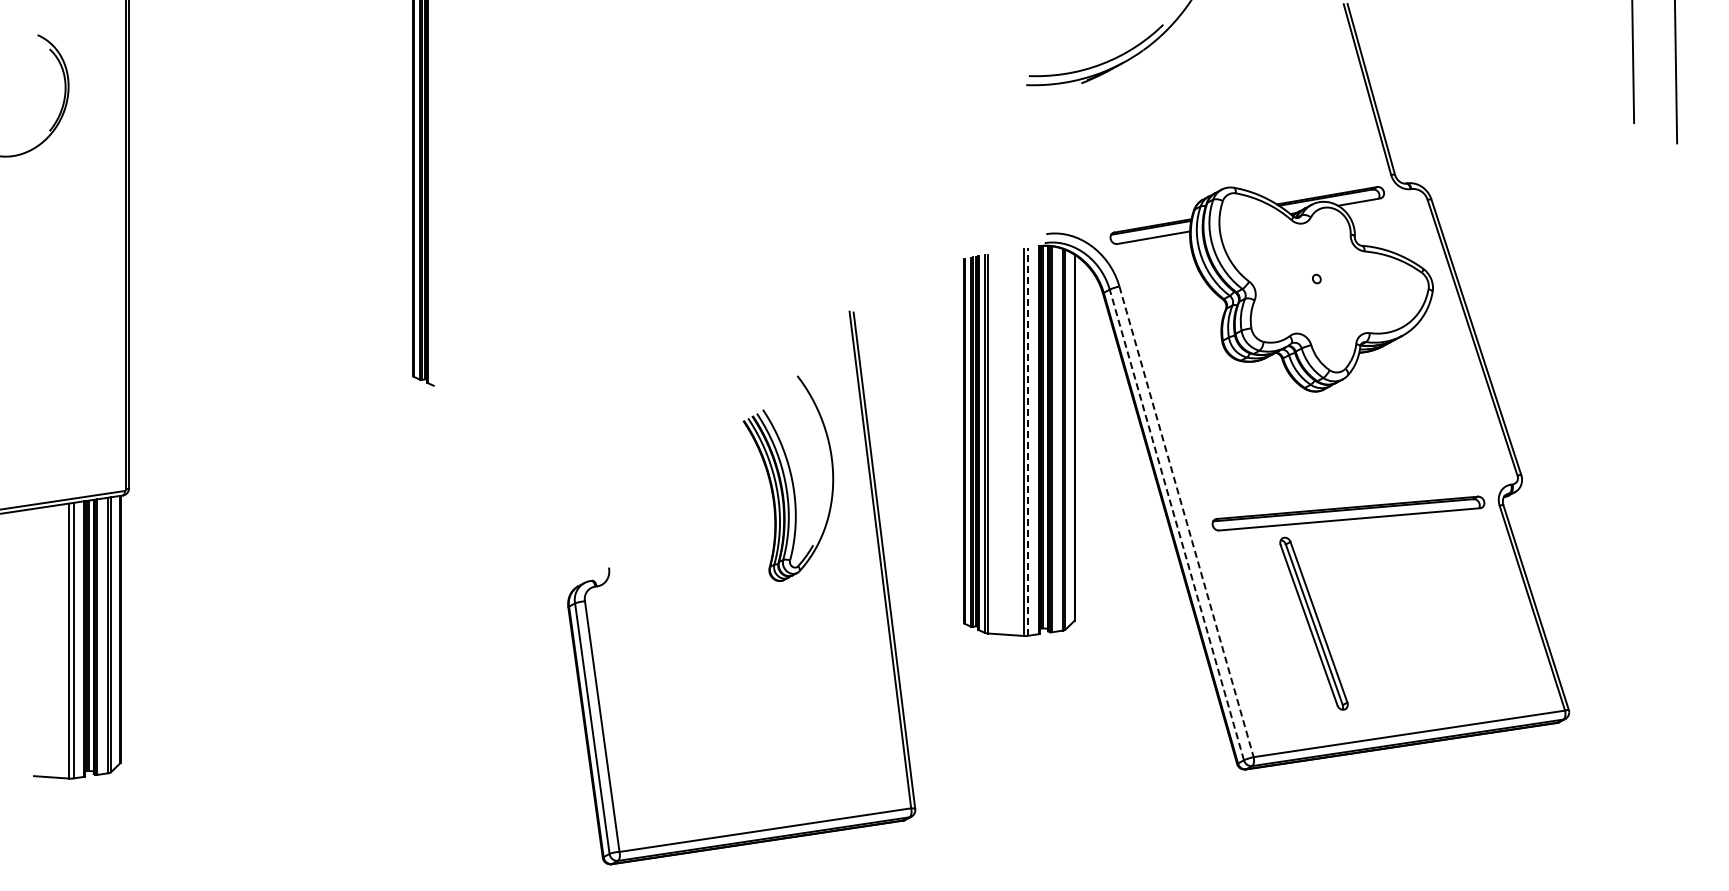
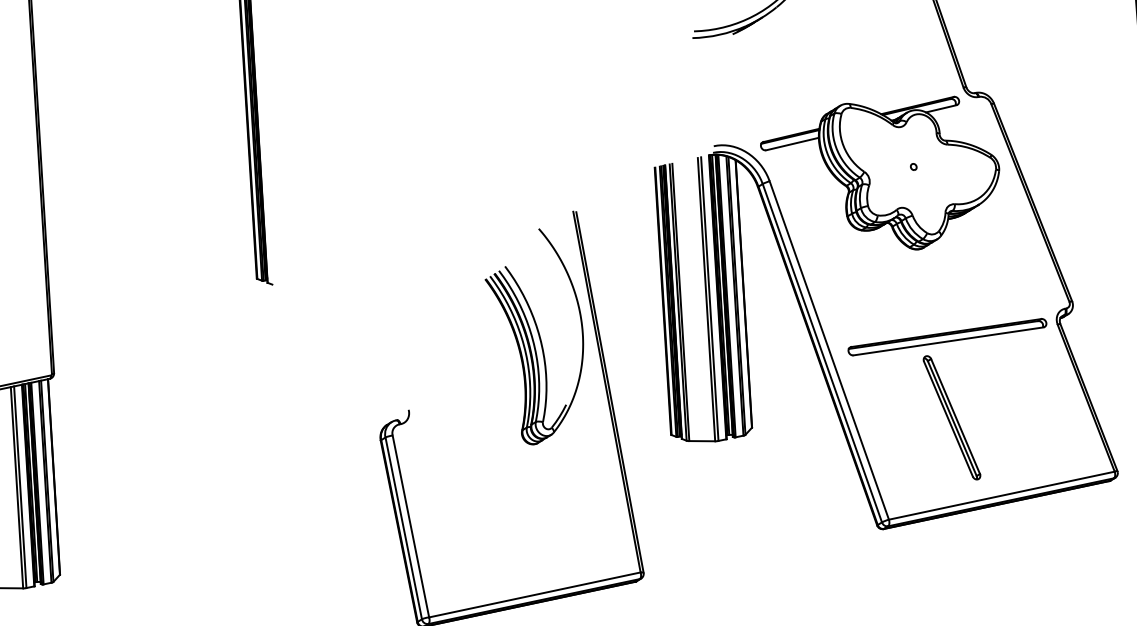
line: (1028, 441) -> (710, 298), dashed -> solid
part: (788, 478) -> (536, 336), size x1.43
line: (1186, 521) -> (829, 350), dashed -> solid
line: (1176, 524) -> (822, 352), dashed -> solid
part: (1313, 623) -> (951, 417), moved

